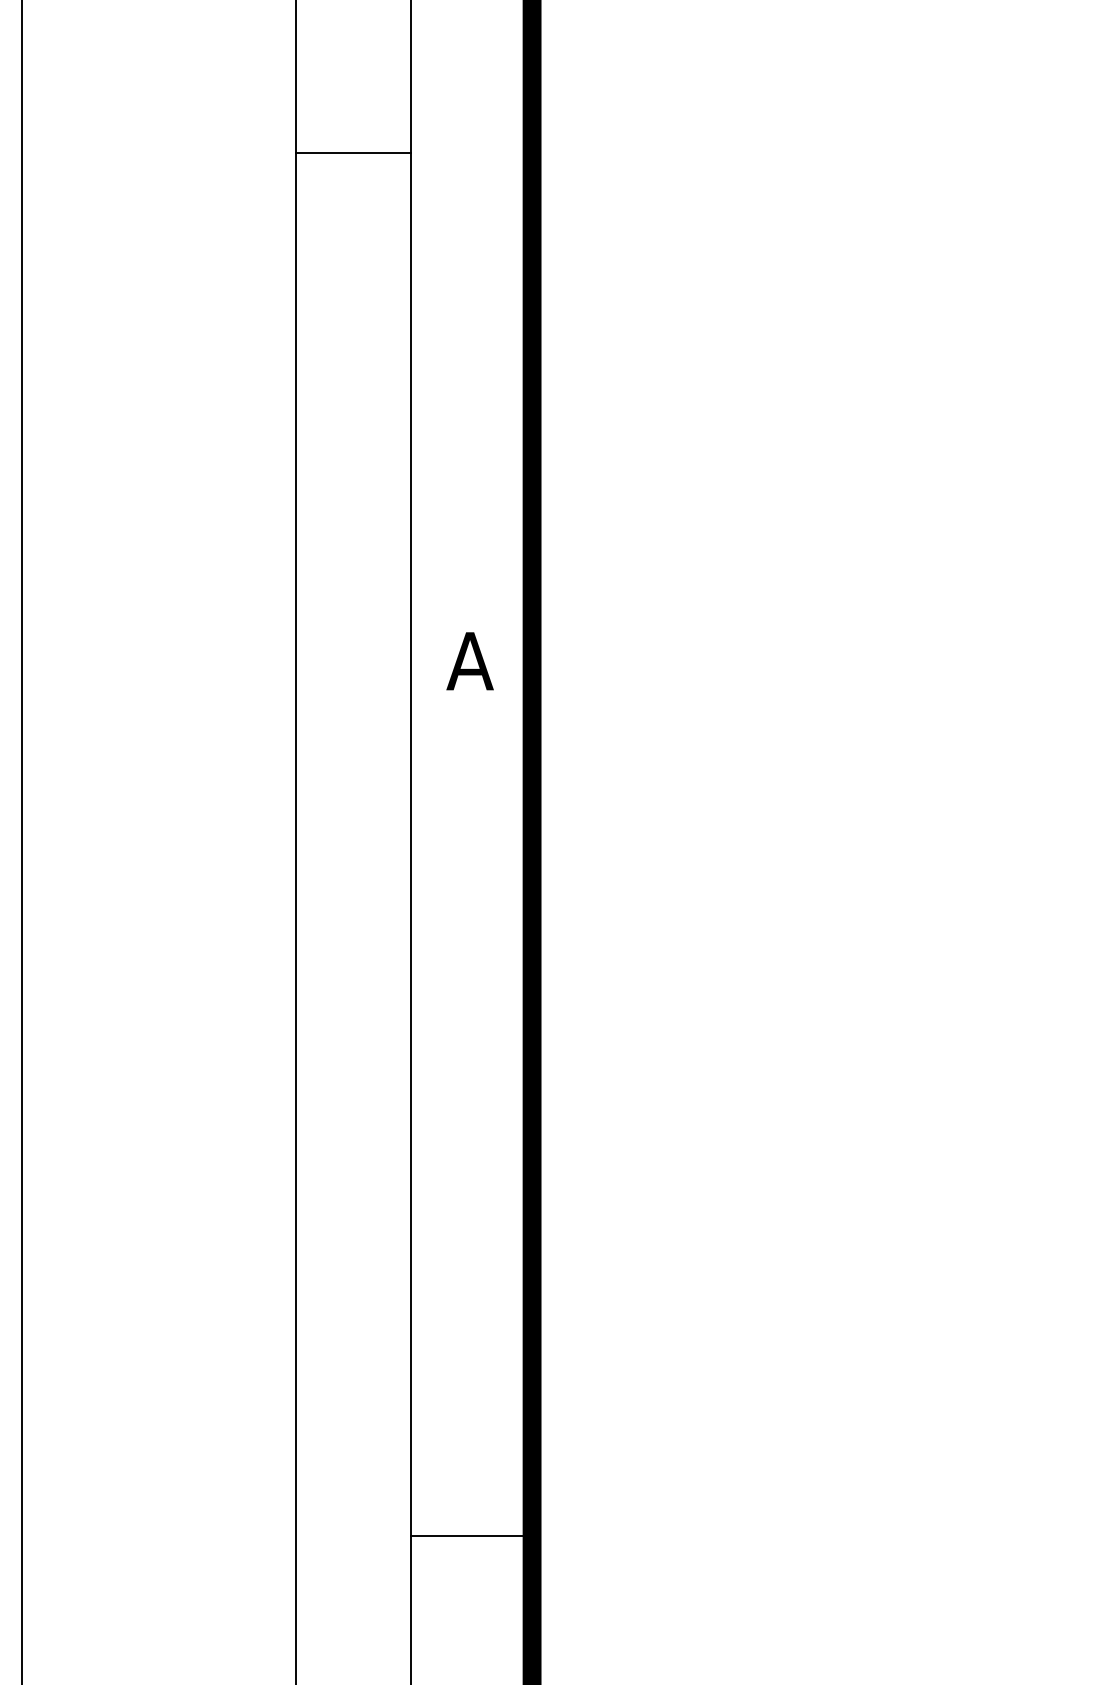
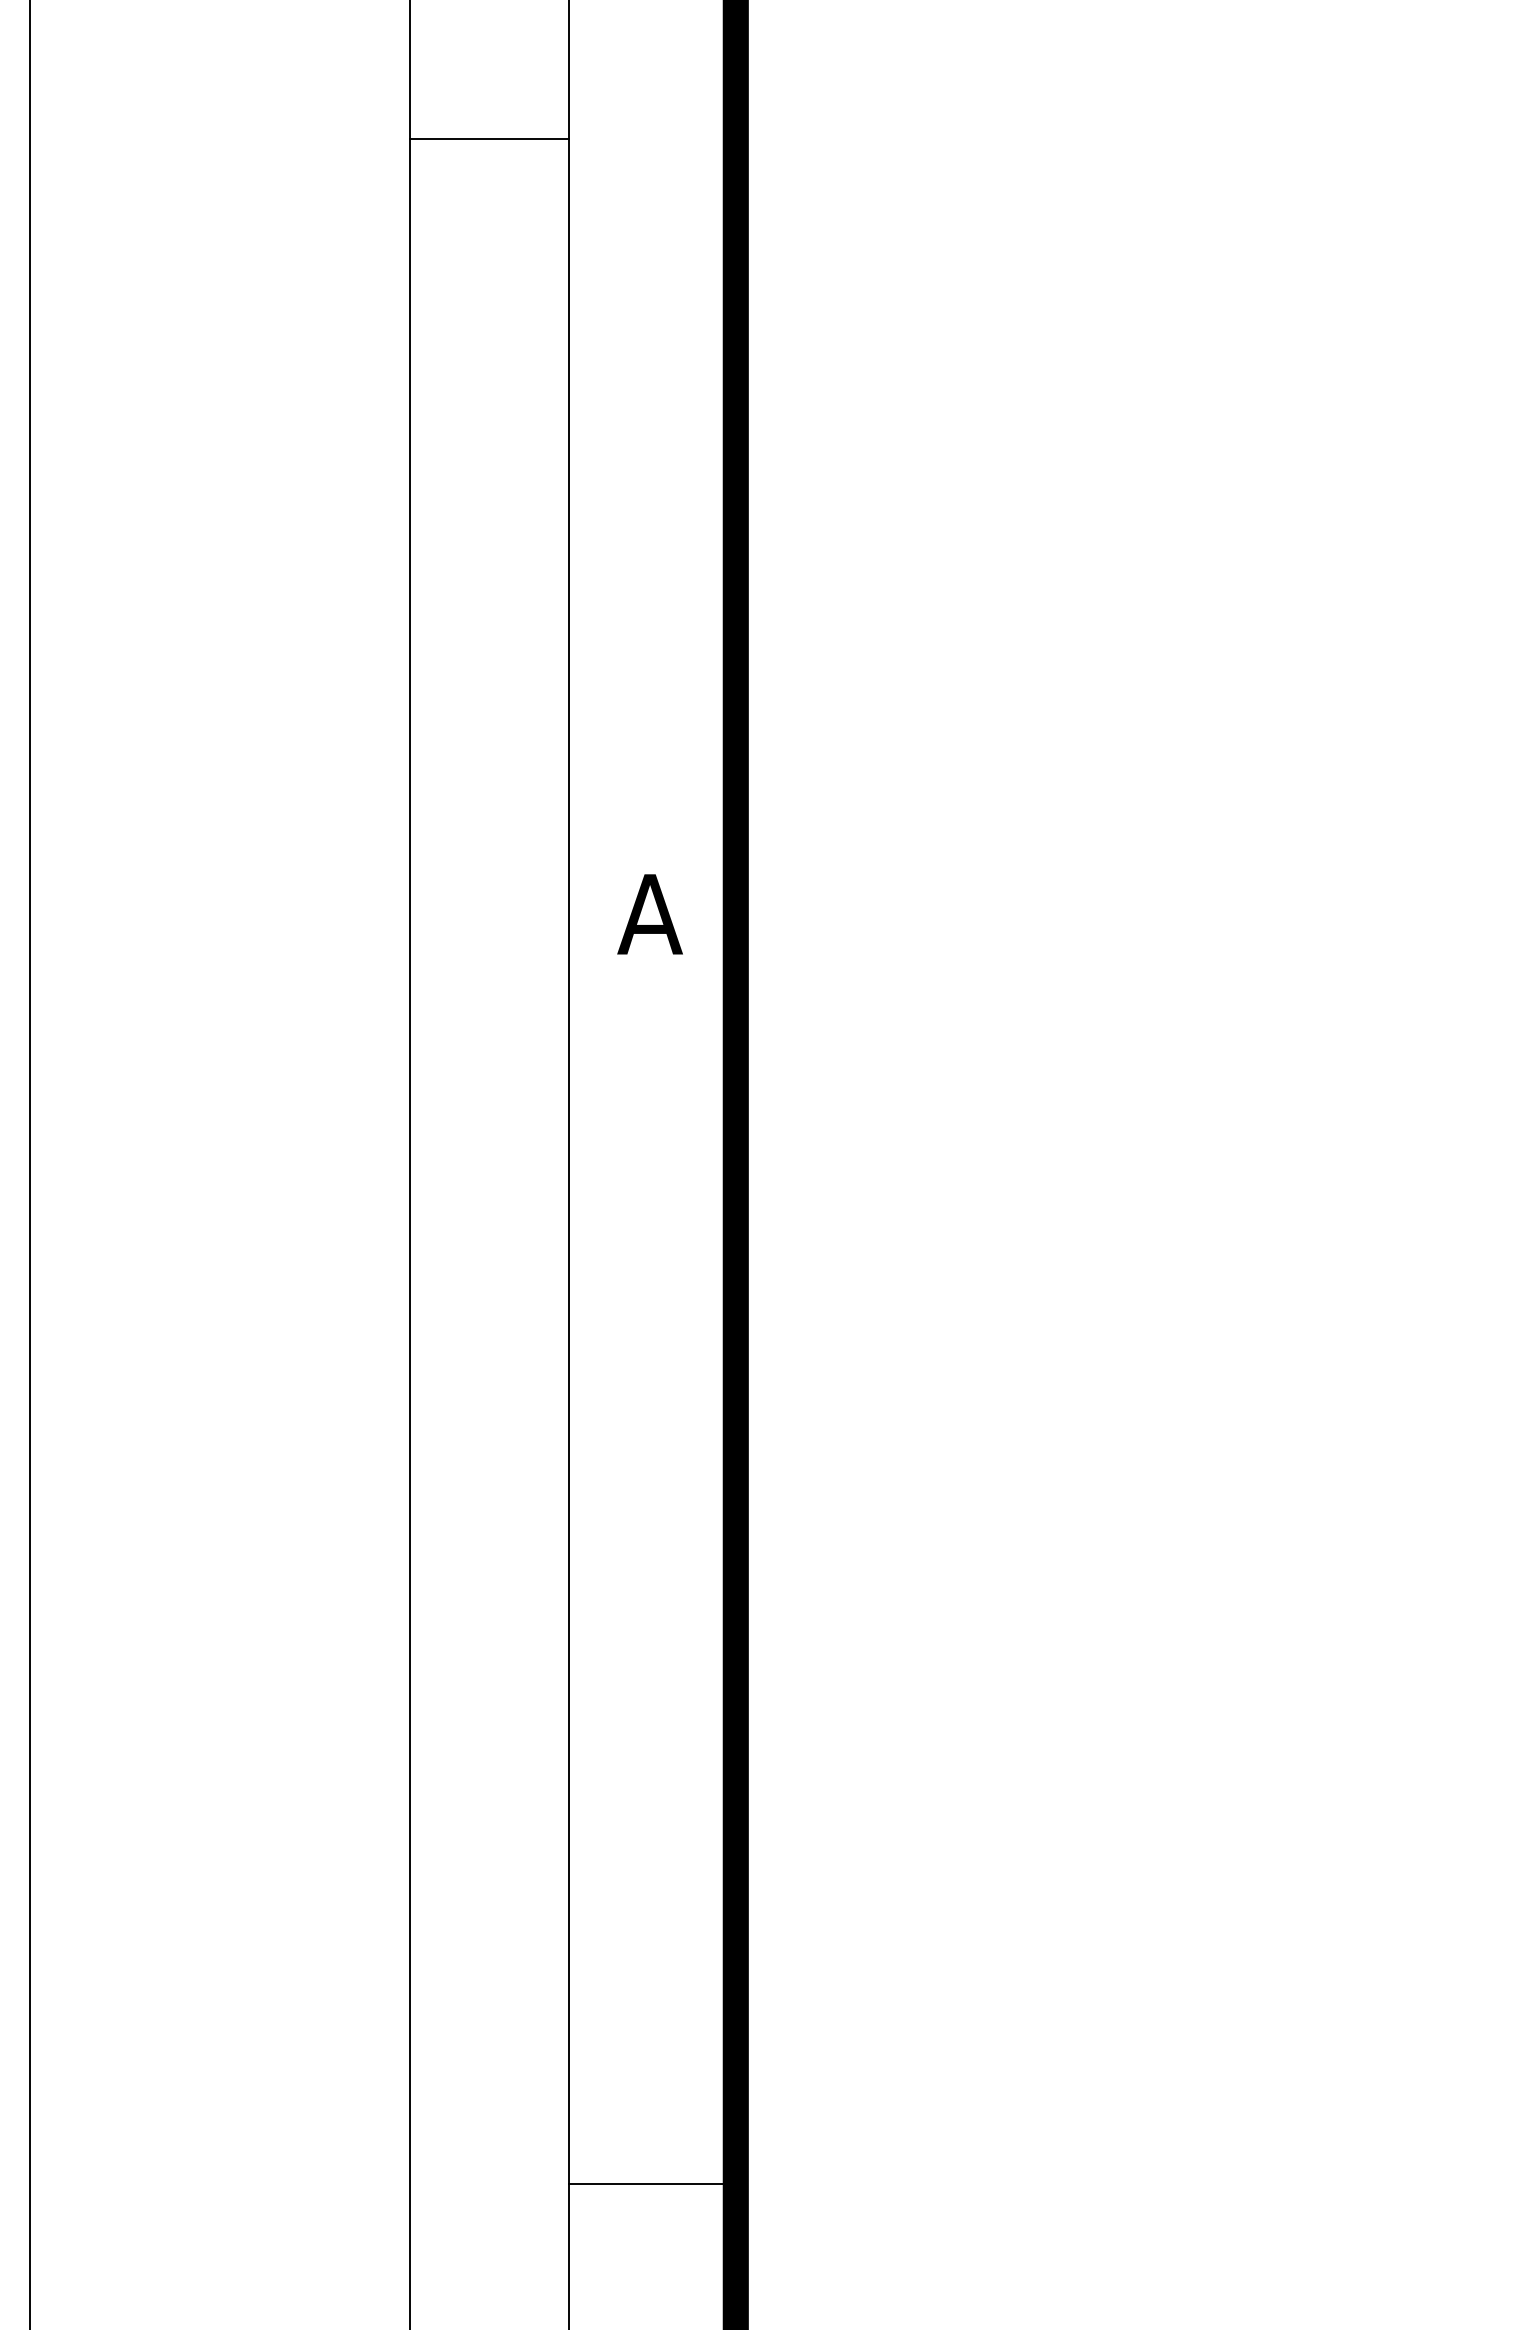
line: (353, 153) -> (488, 138), moved
line: (471, 1536) -> (651, 2184), moved

